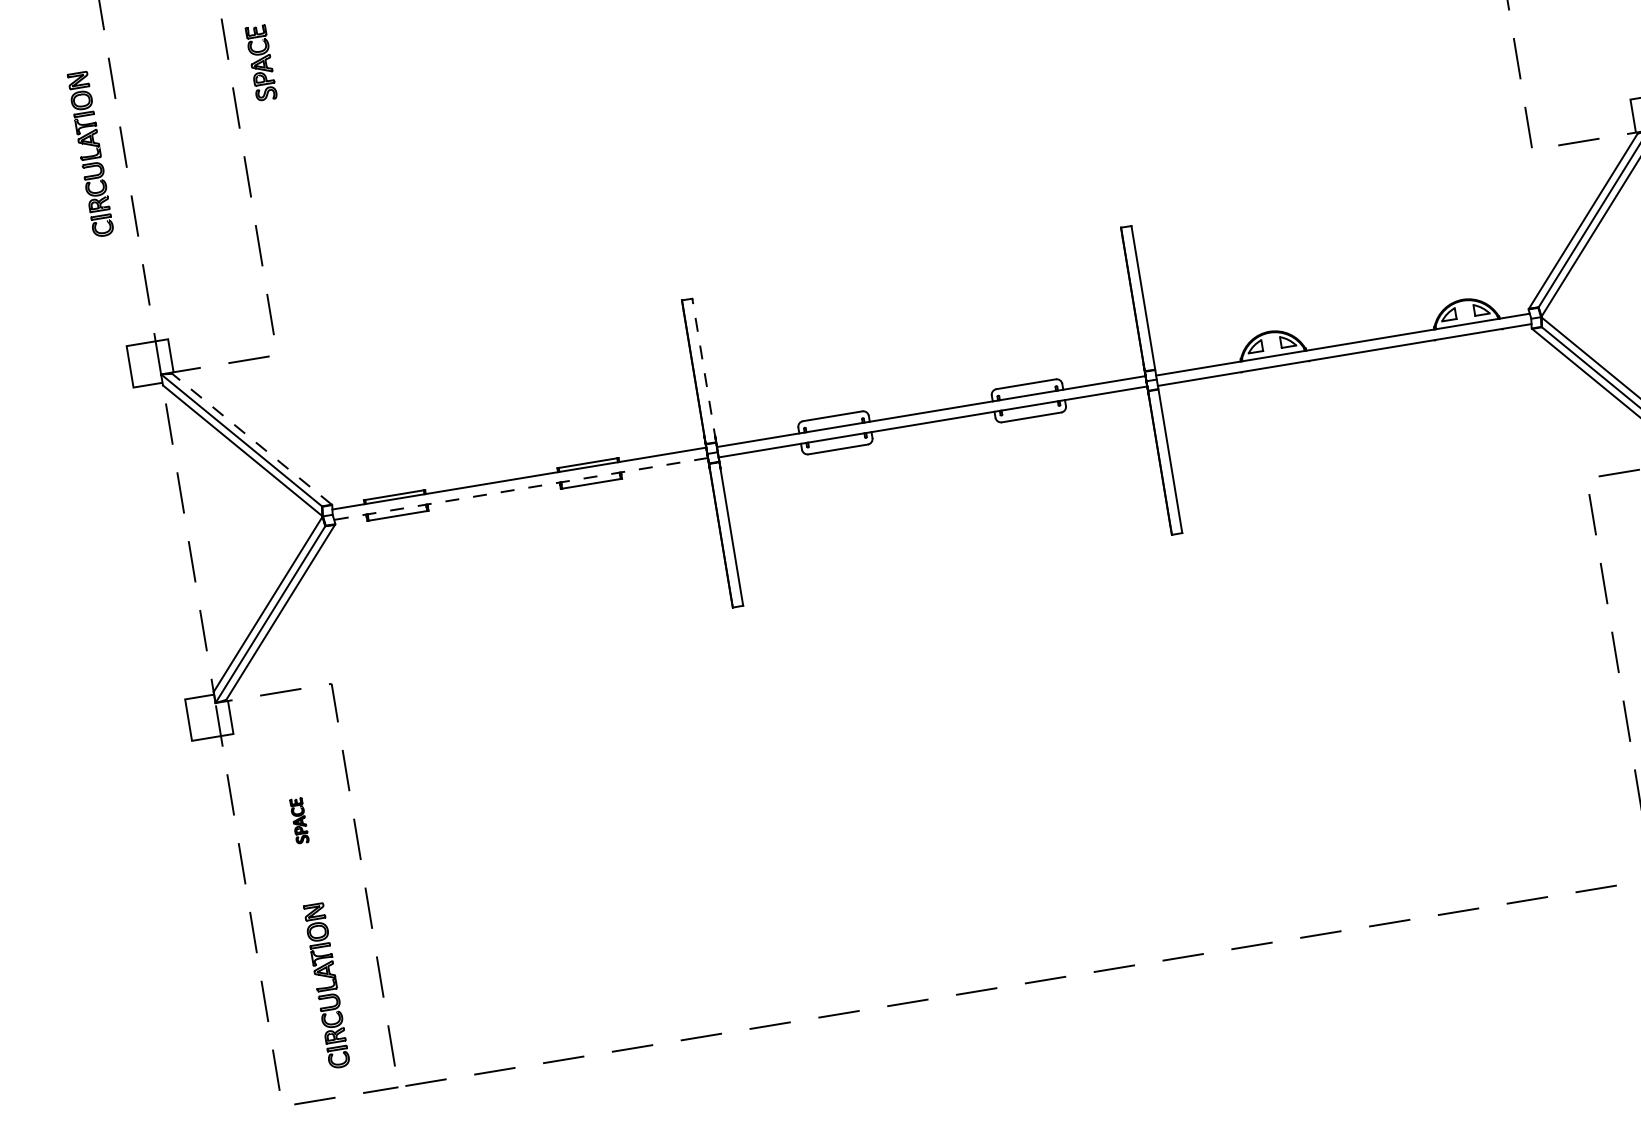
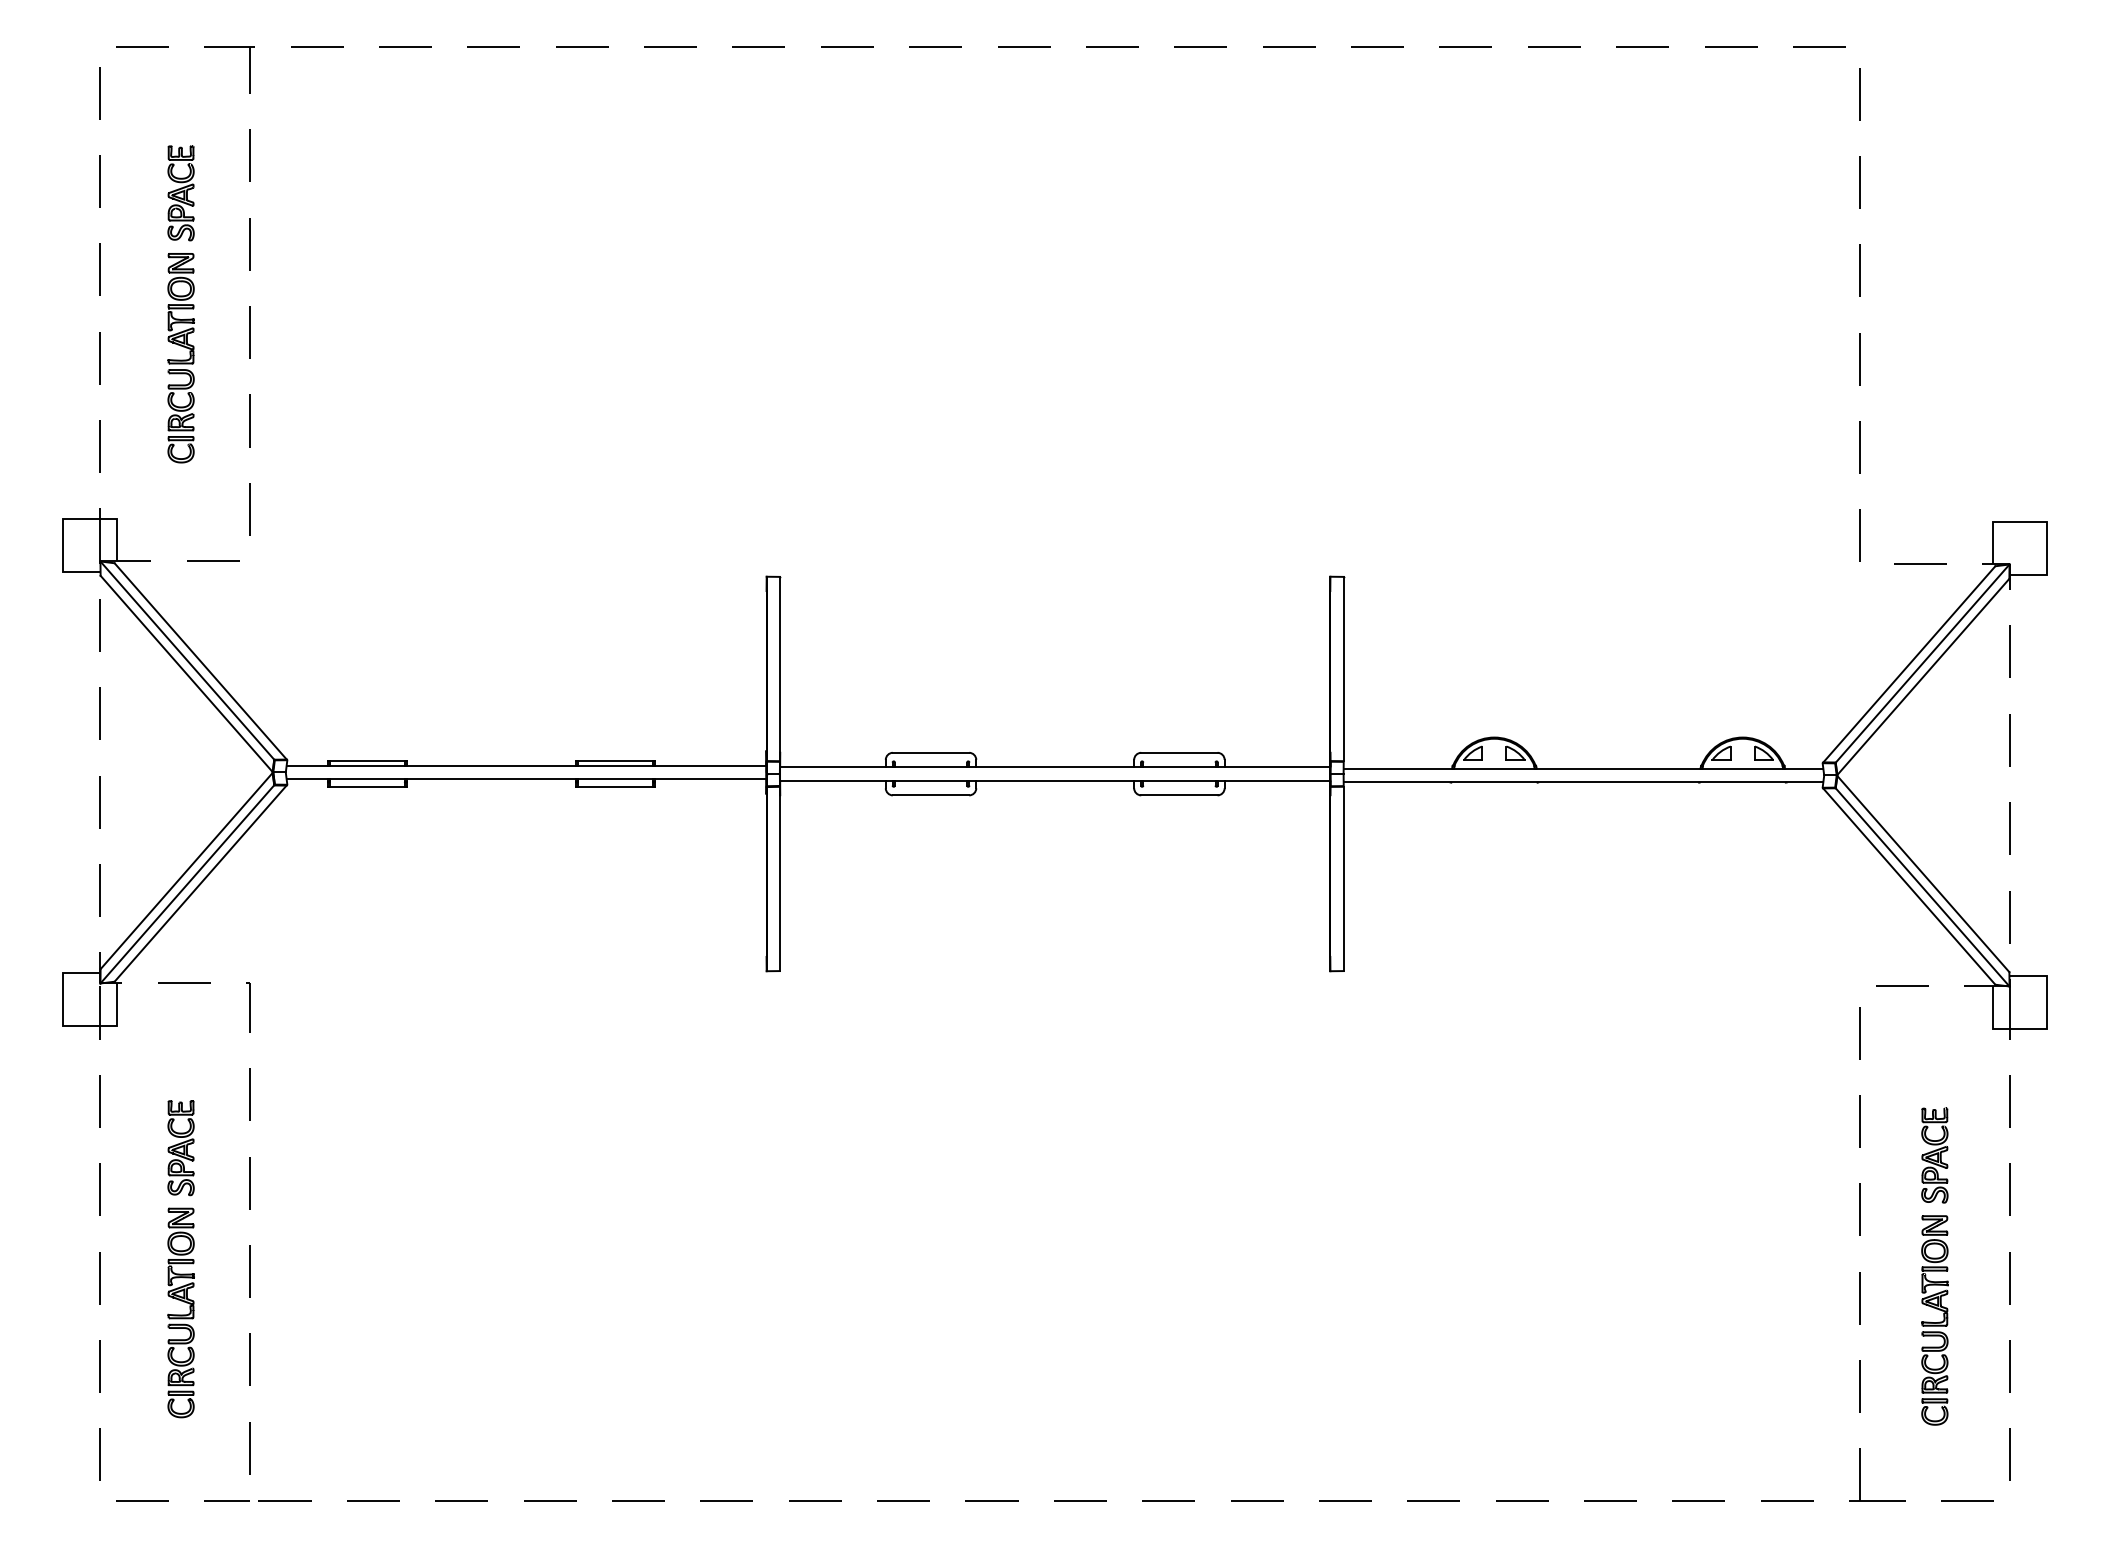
part: (260, 63) -> (180, 193), moved
part: (90, 154) -> (180, 358), moved
line: (704, 370) -> (780, 668), dashed -> solid
line: (251, 439) -> (200, 661), dashed -> solid
line: (521, 489) -> (526, 779), dashed -> solid
part: (299, 821) -> (180, 1148), size x1.67
part: (326, 985) -> (180, 1312), moved

